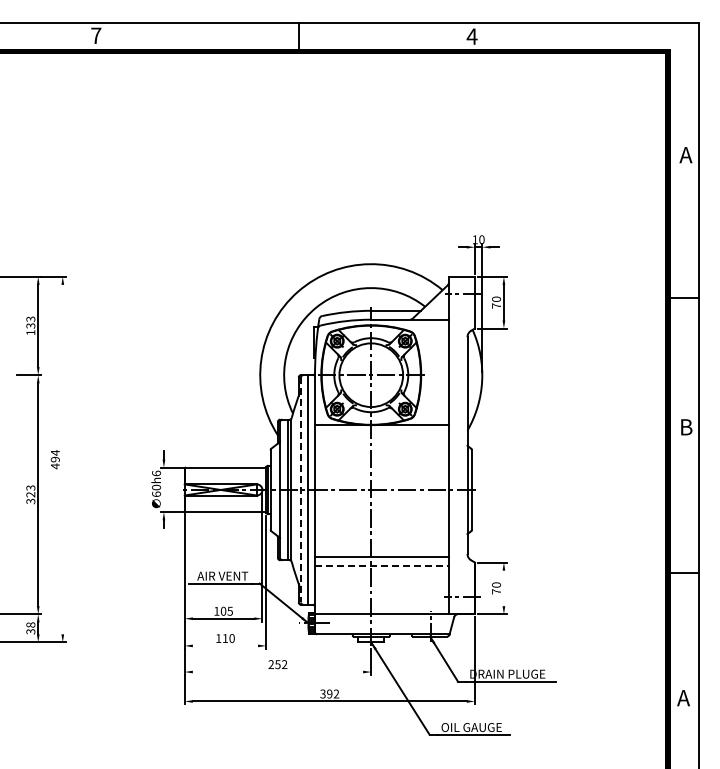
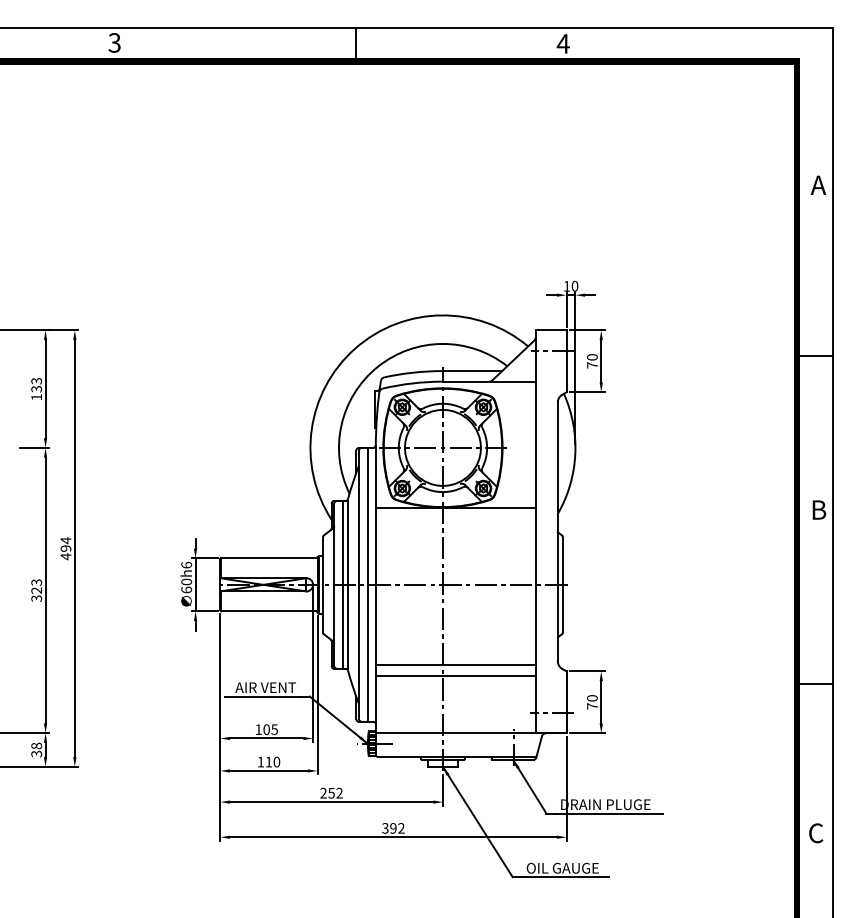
text: (96, 35) -> (115, 42), 7 -> 3
line: (62, 459) -> (74, 548), added
line: (163, 489) -> (195, 584), added
line: (300, 489) -> (358, 584), dashed -> solid
line: (382, 566) -> (456, 676), dashed -> solid
line: (503, 588) -> (600, 702), added
line: (225, 645) -> (269, 770), added
line: (277, 672) -> (331, 802), added
text: (683, 697) -> (815, 832), A -> C

